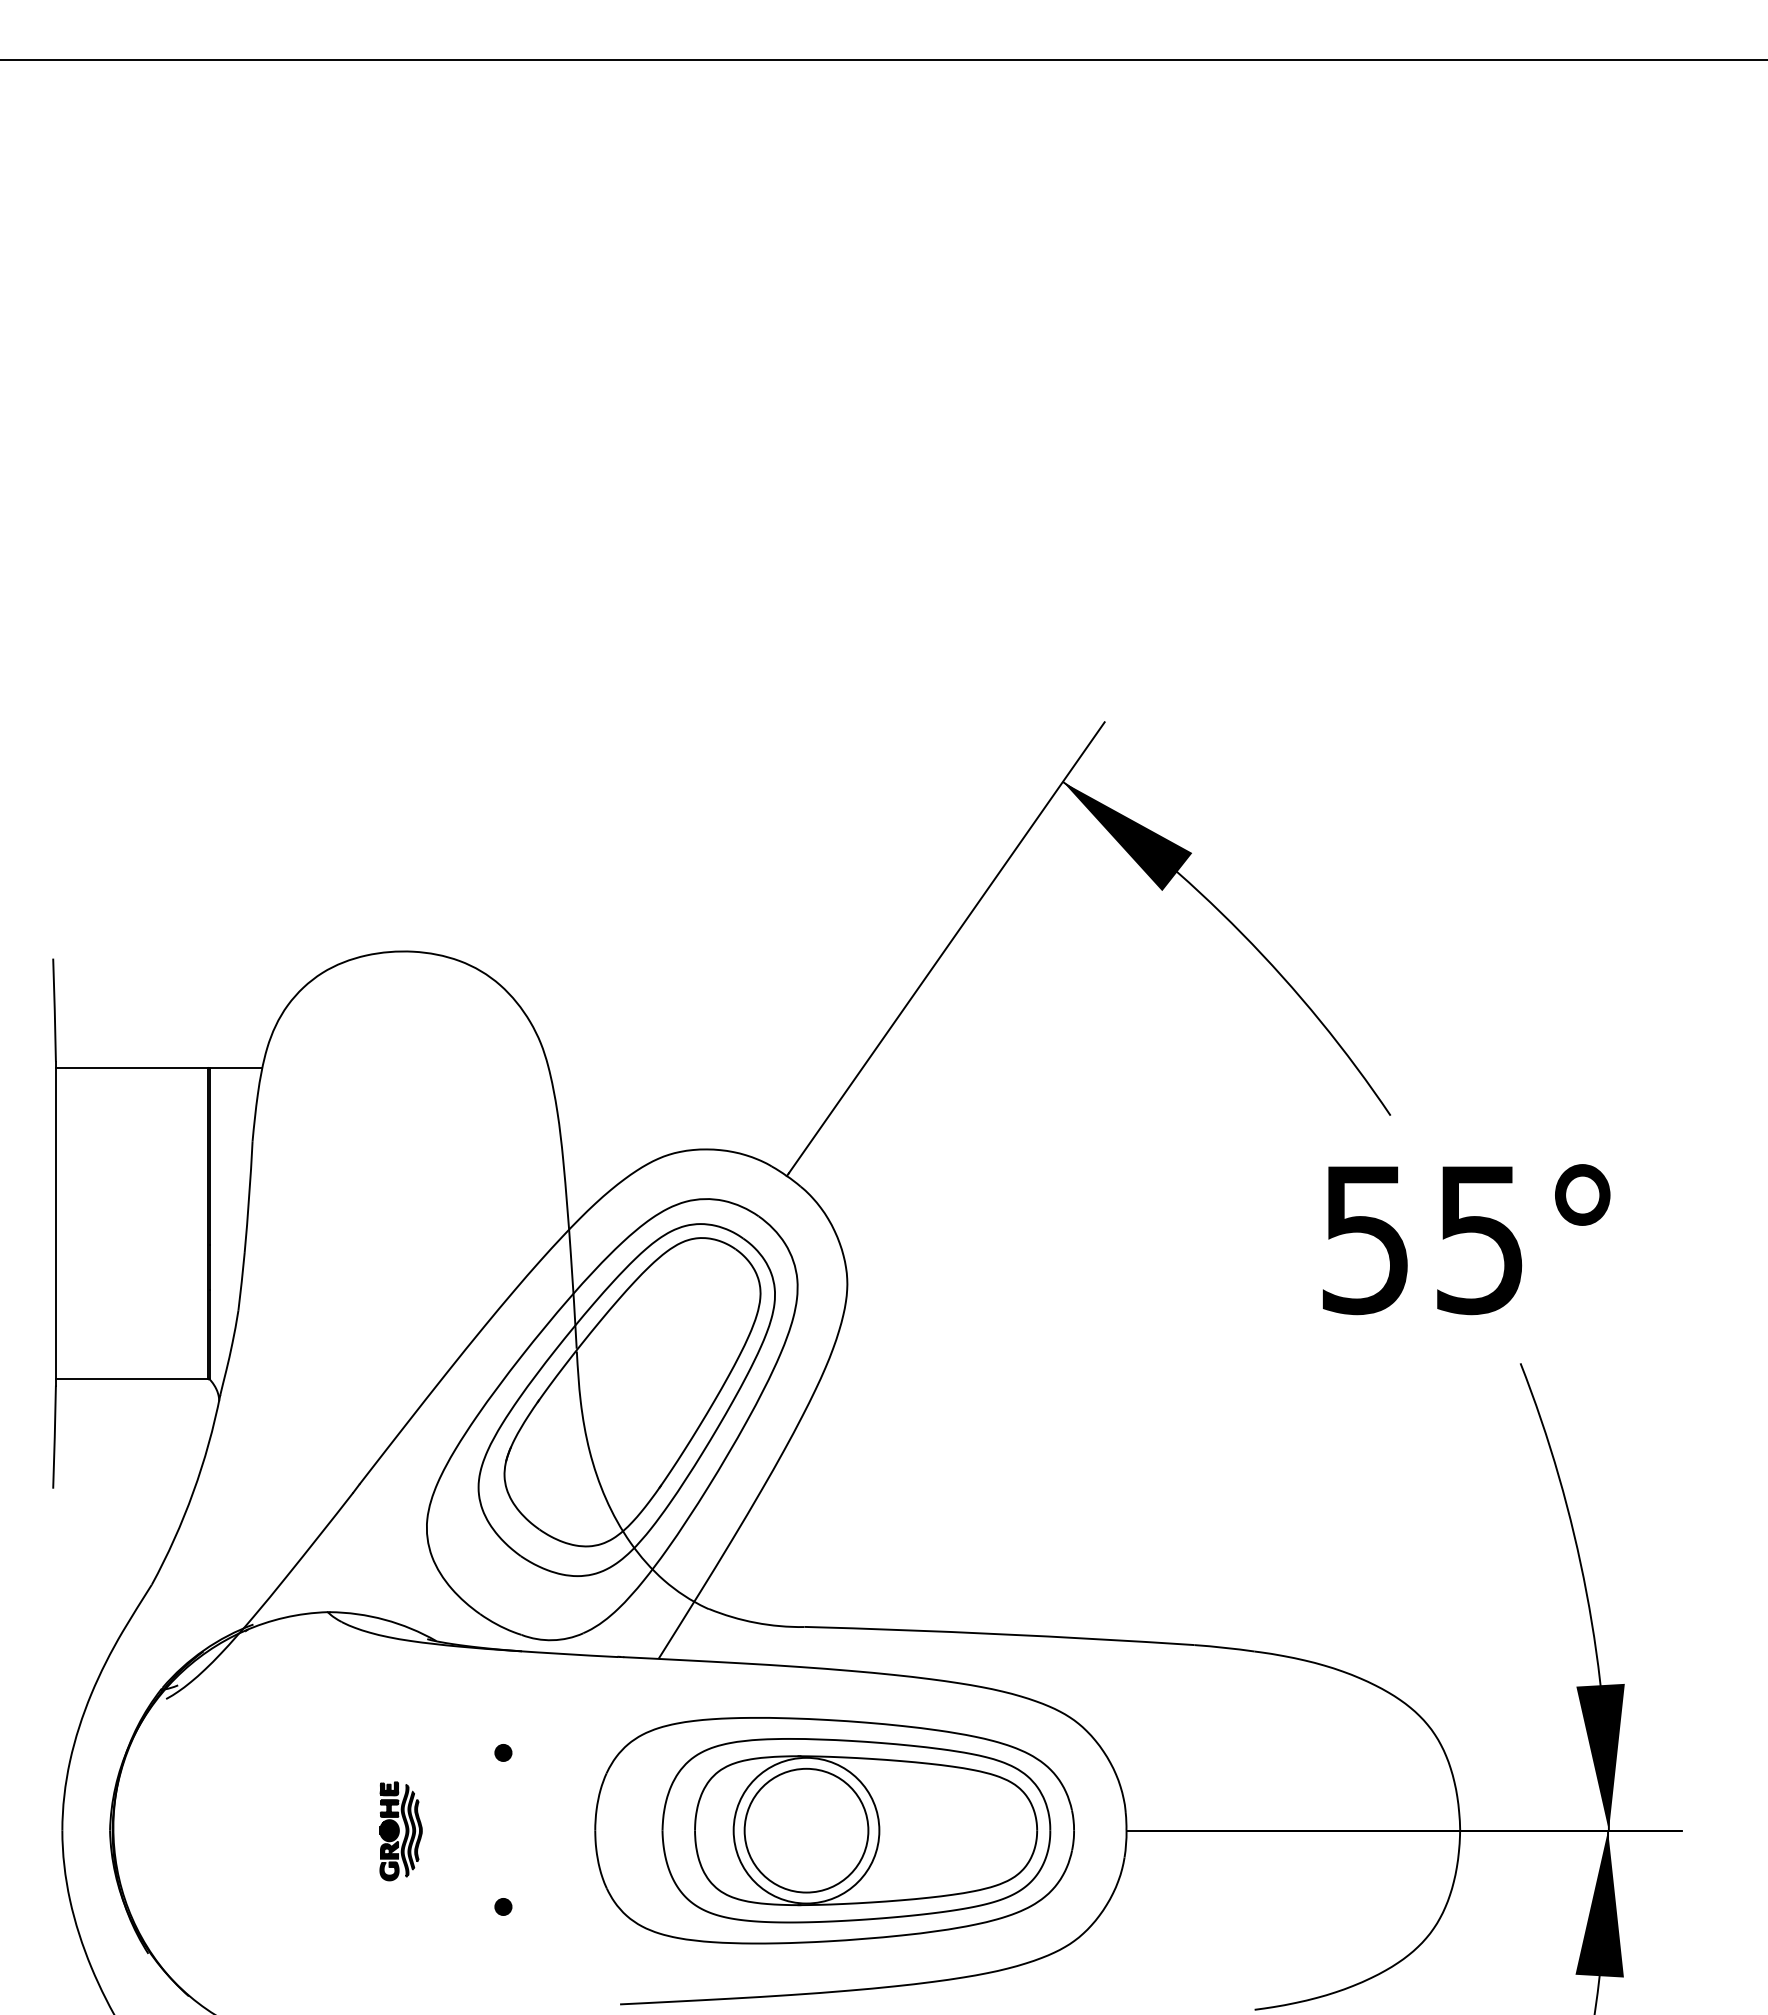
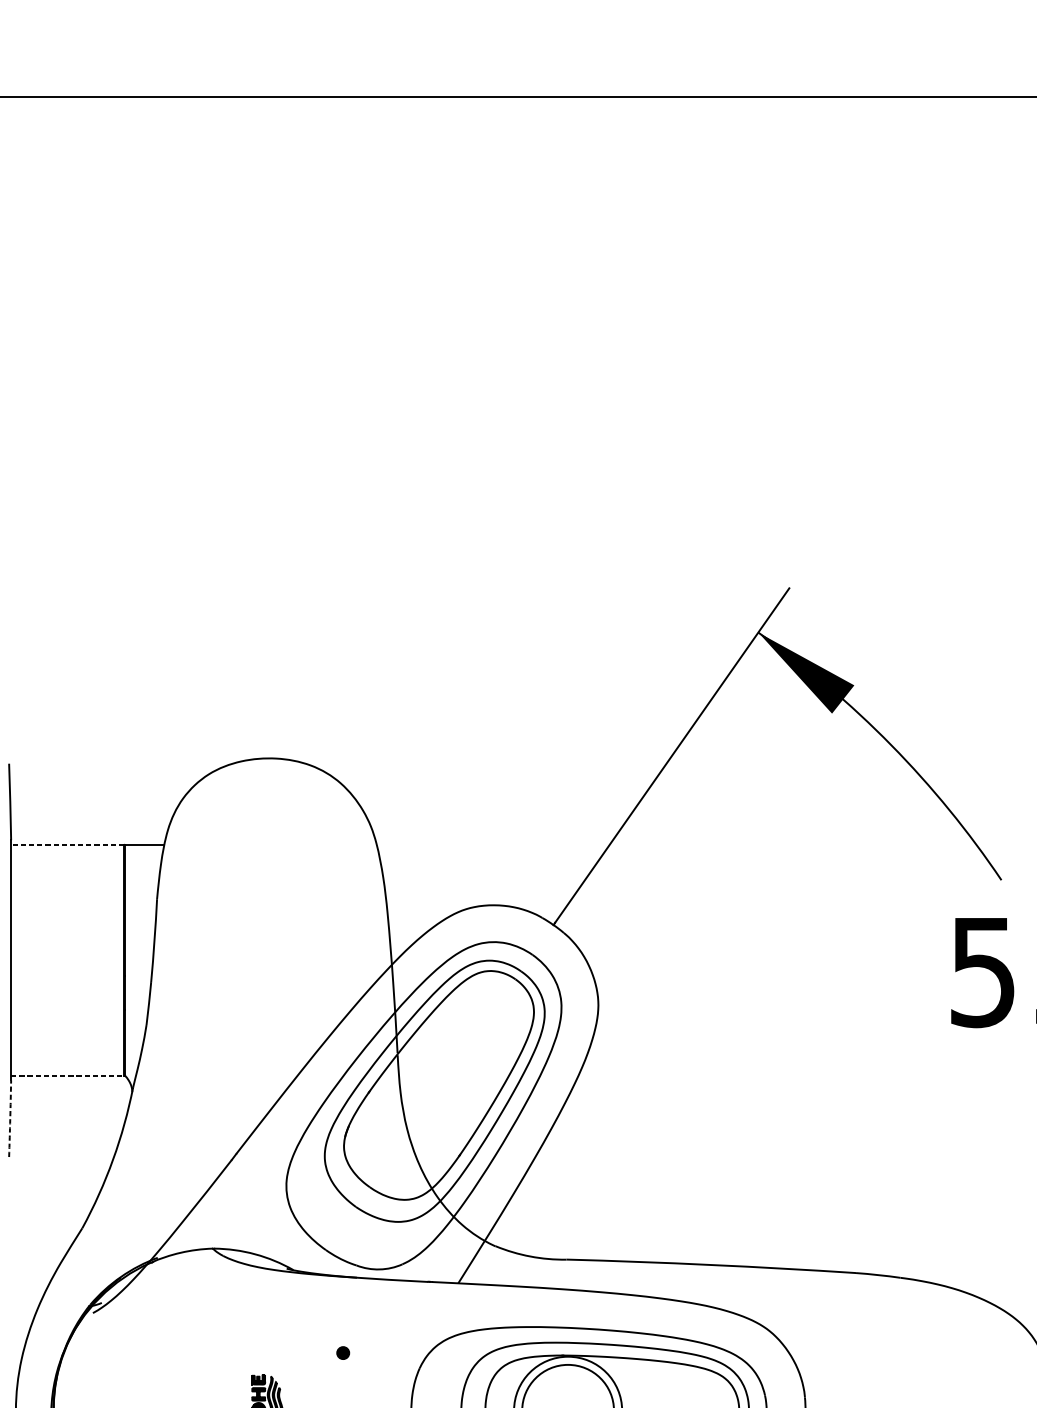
line: (131, 1067) -> (67, 844), solid -> dashed
line: (132, 1379) -> (67, 1076), solid -> dashed
arc: (54, 1437) -> (10, 1119), solid -> dashed

